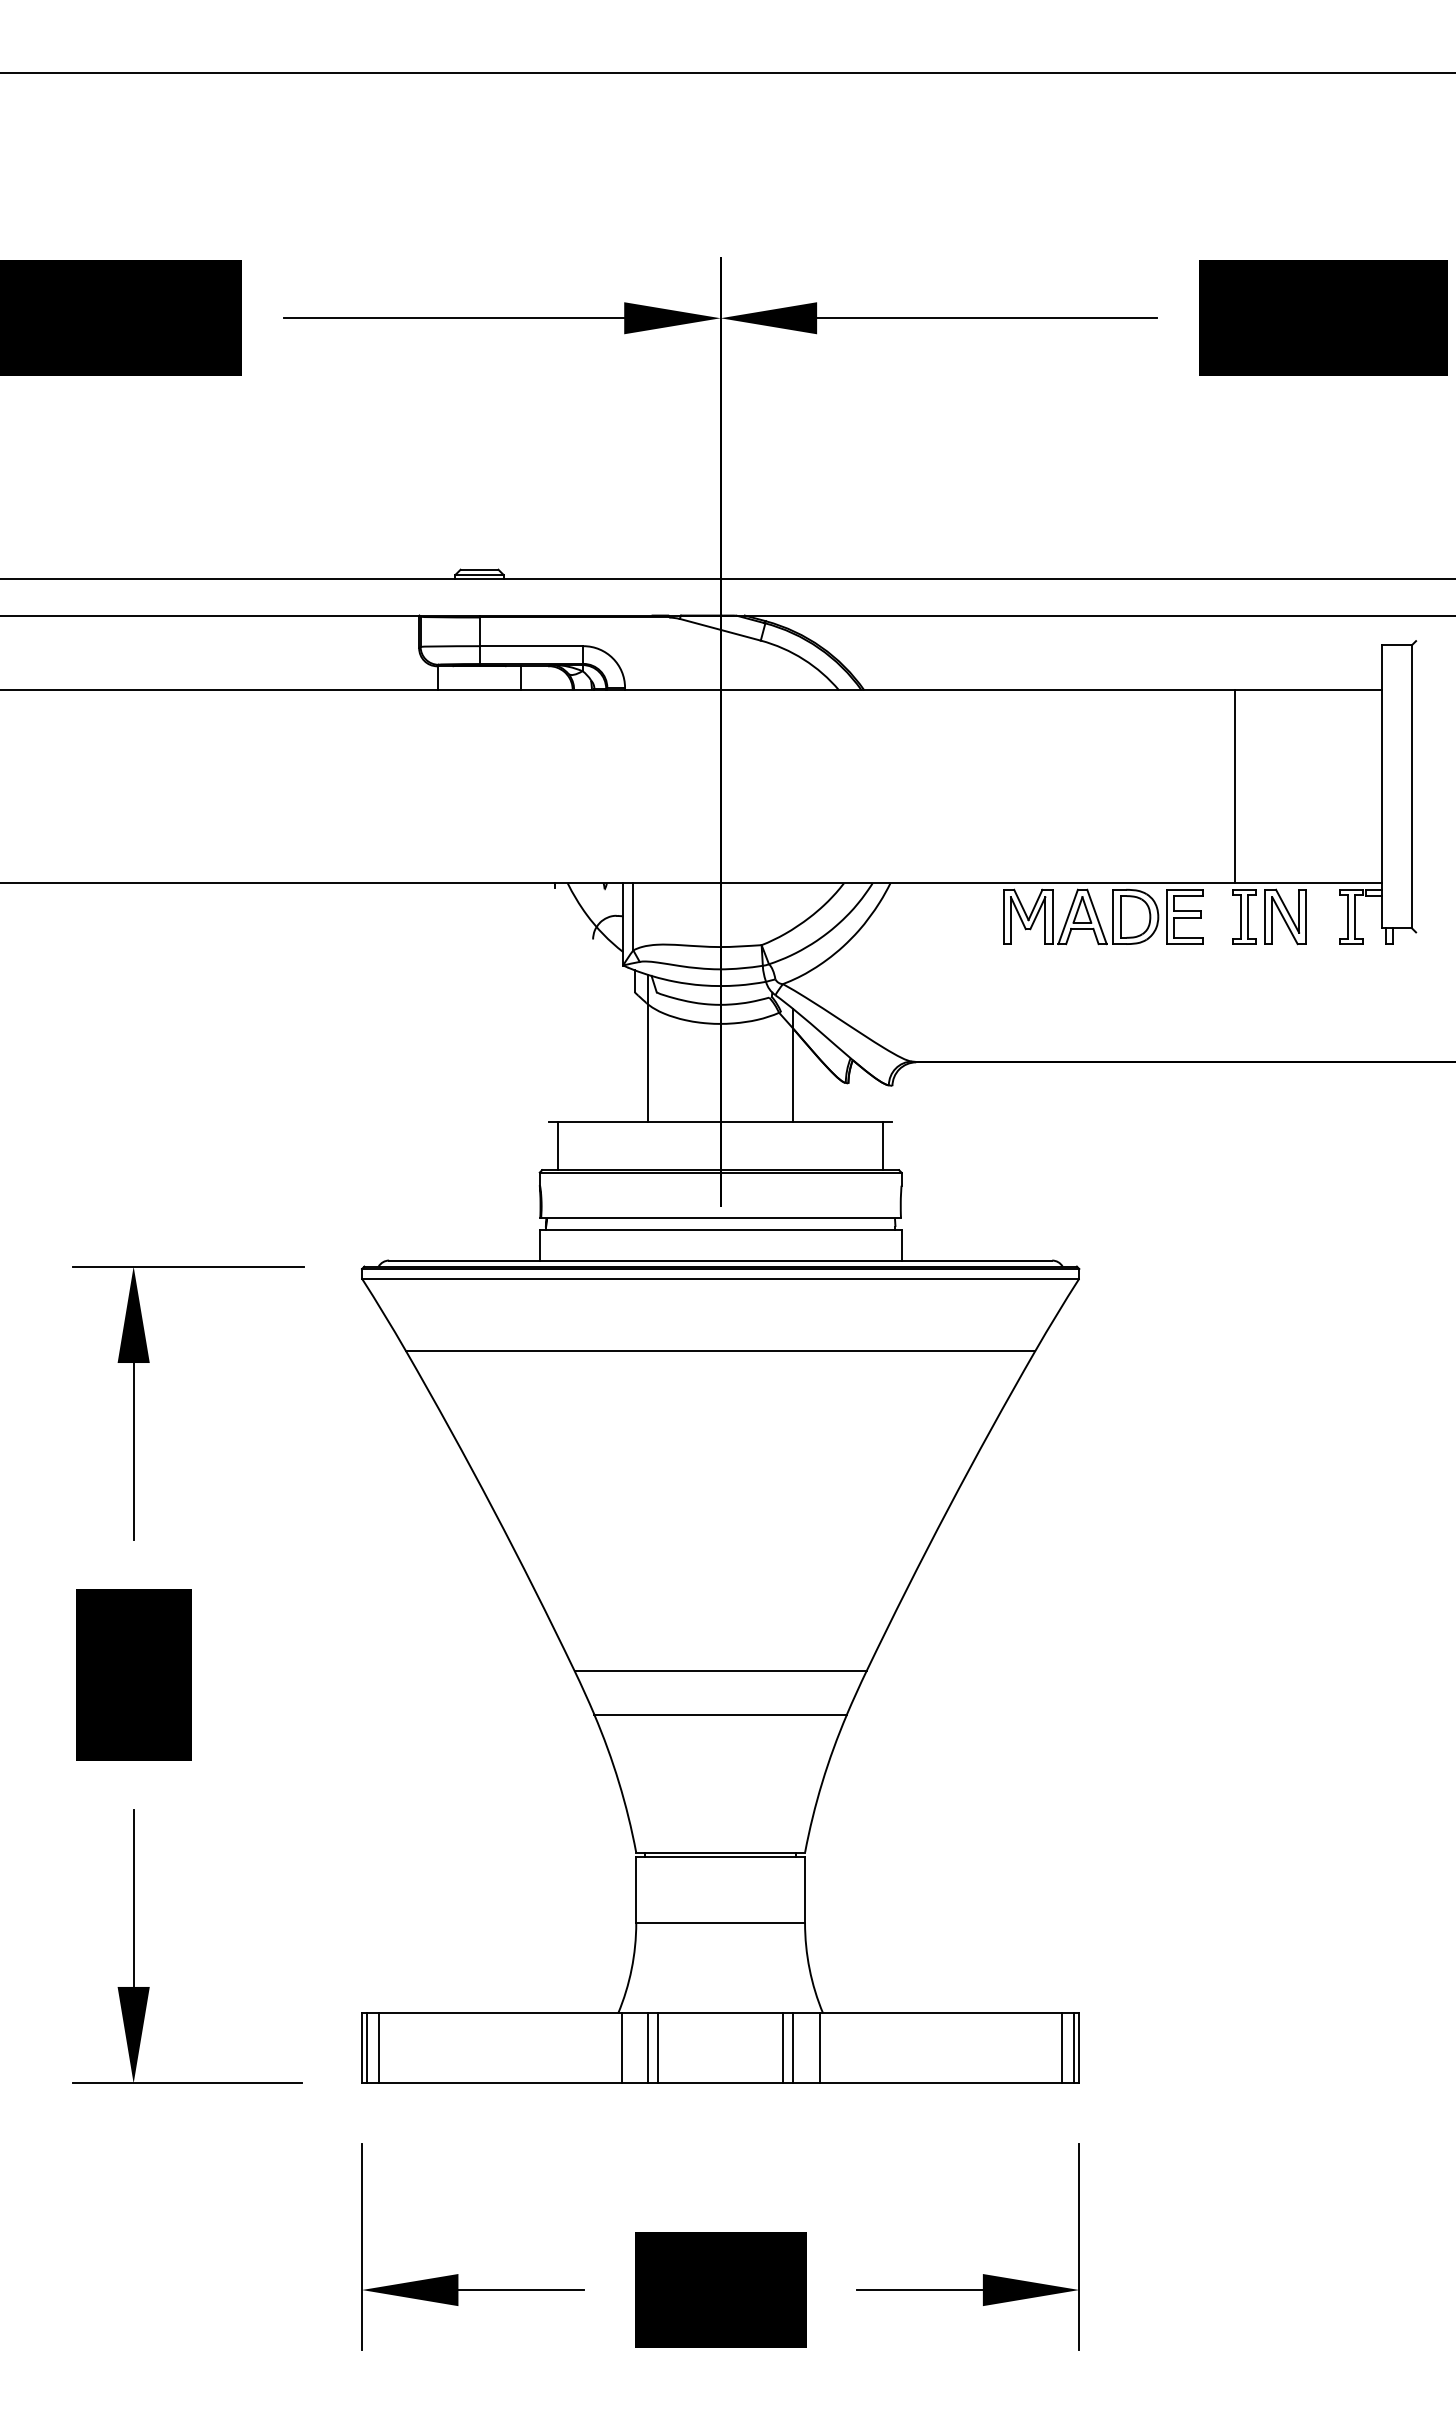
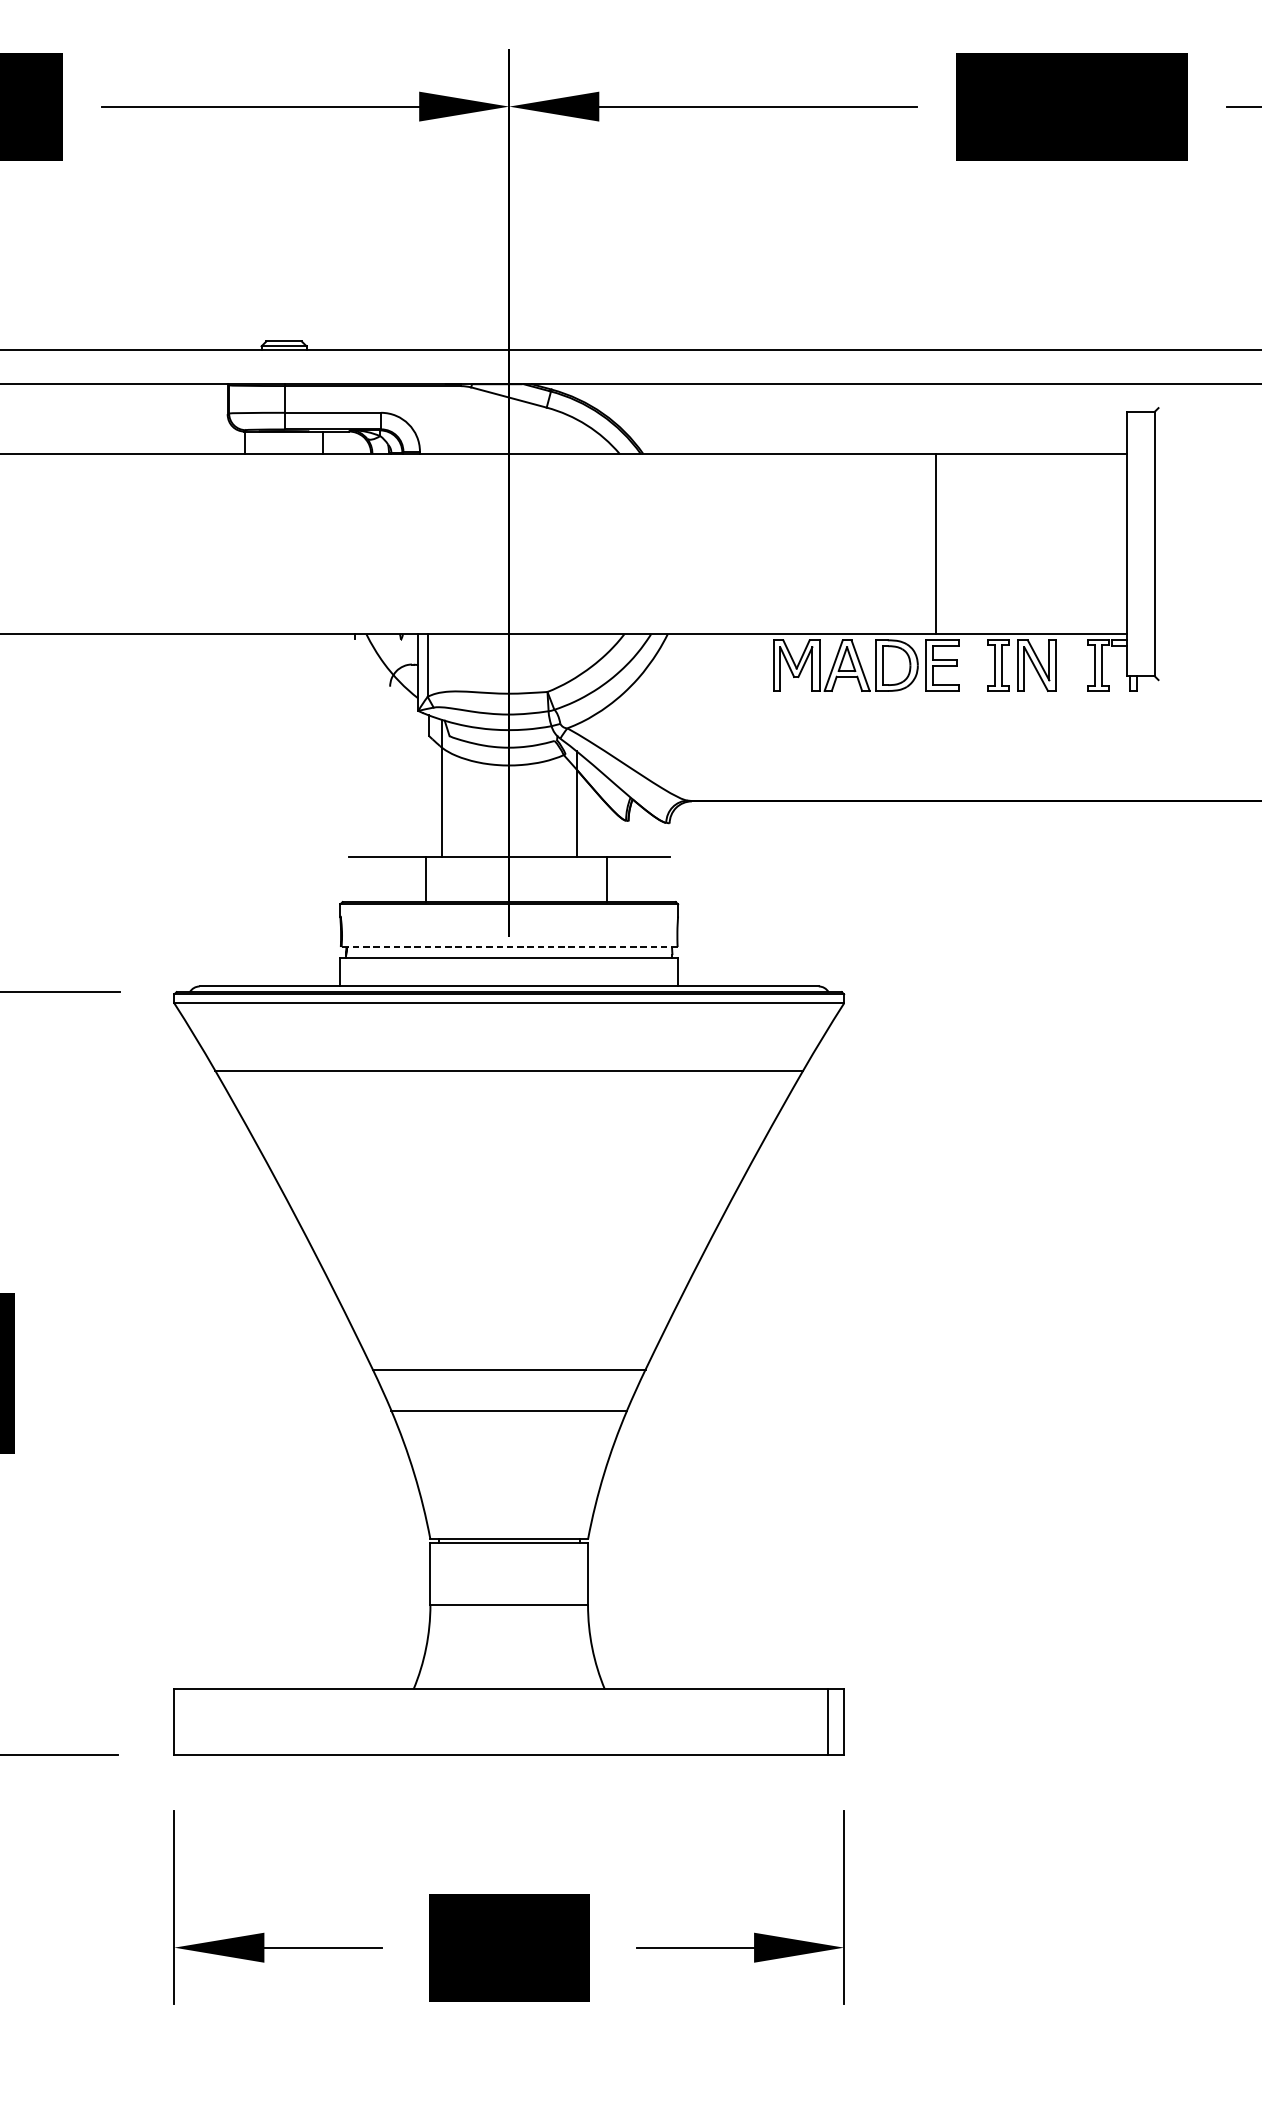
line: (1234, 786) -> (935, 543), moved
line: (557, 1145) -> (425, 879), moved
line: (883, 1145) -> (607, 879), moved
line: (720, 1218) -> (509, 947), solid -> dashed
line: (367, 2048) -> (179, 1722), removed
line: (379, 2048) -> (190, 1722), removed
line: (621, 2048) -> (416, 1722), removed
line: (648, 2048) -> (441, 1722), removed
line: (658, 2048) -> (451, 1722), removed
line: (782, 2048) -> (566, 1722), removed
line: (792, 2048) -> (576, 1722), removed
line: (819, 2048) -> (601, 1722), removed
line: (1073, 2048) -> (838, 1722), removed

